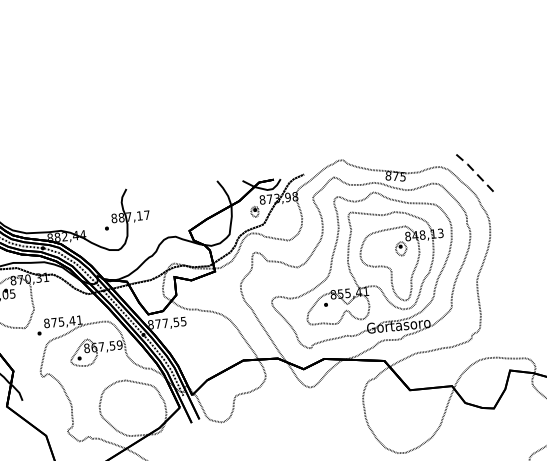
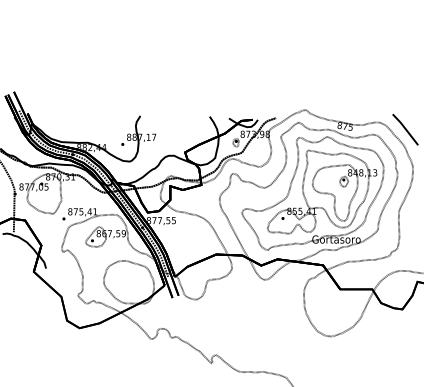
line: (474, 171) -> (405, 128), dashed -> solid

